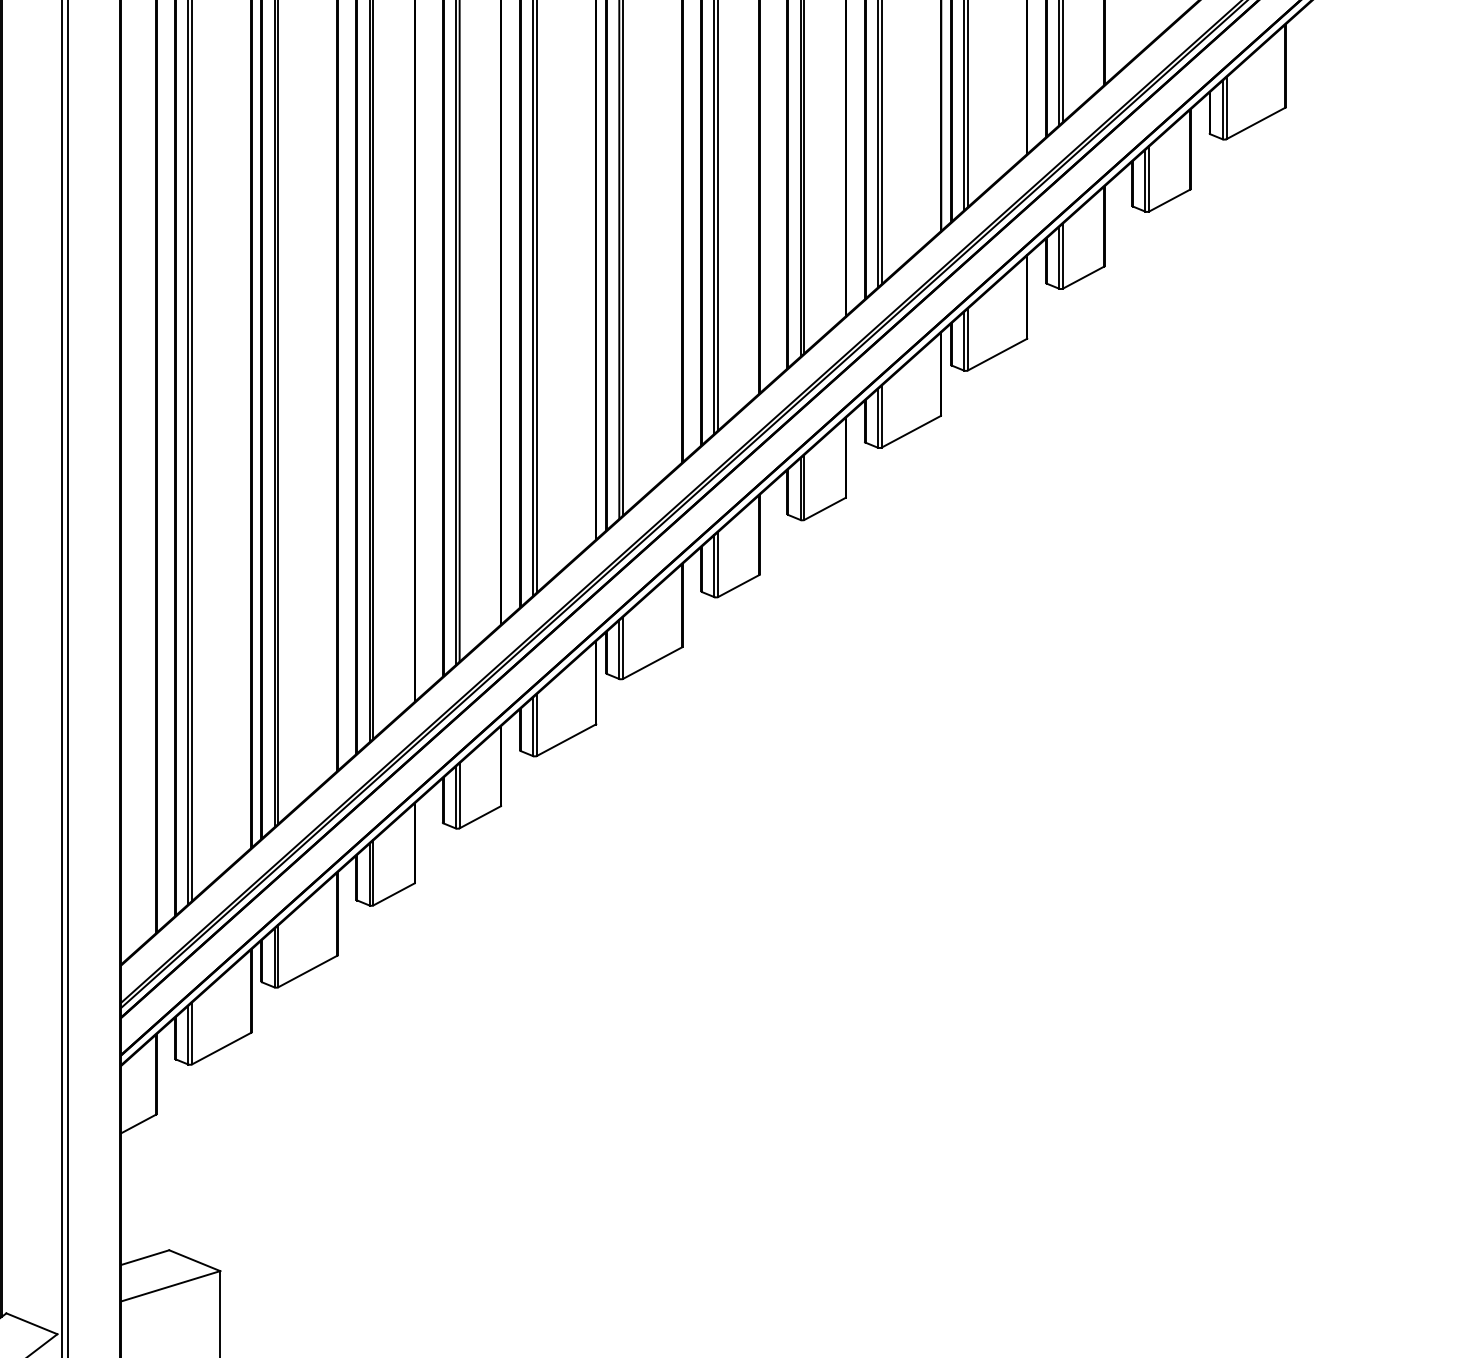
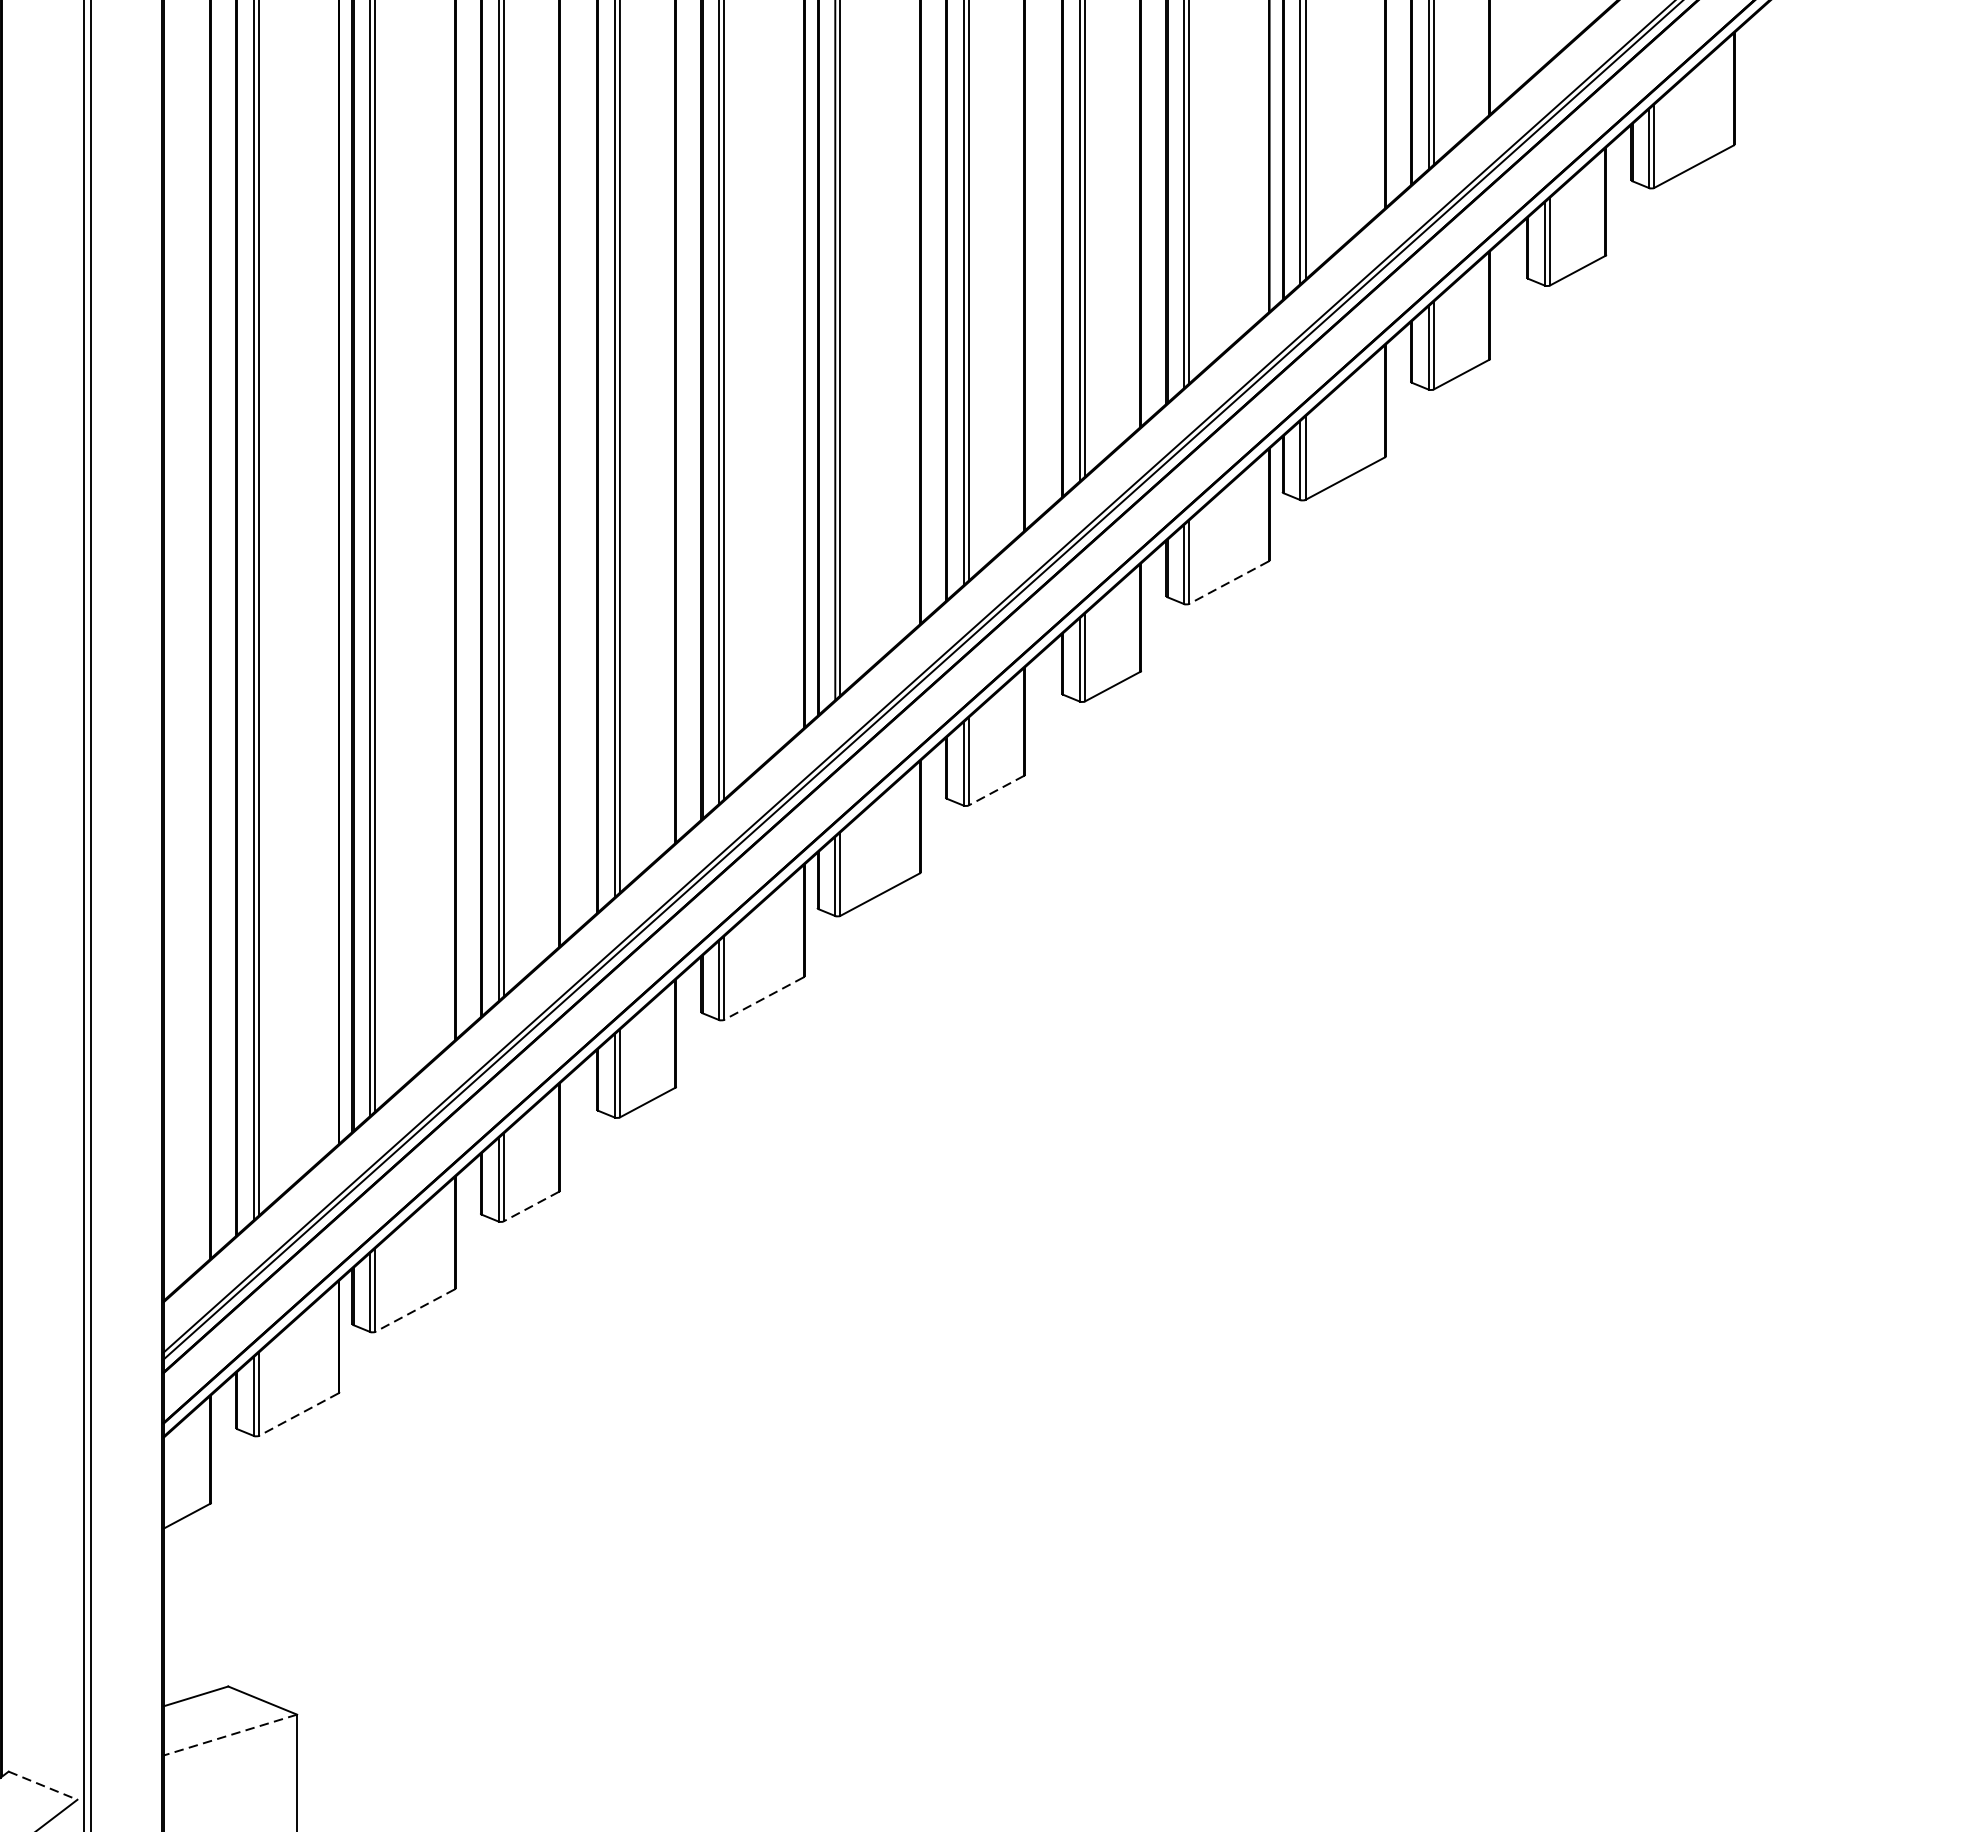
line: (910, 432) -> (1228, 583), solid -> dashed
line: (738, 586) -> (996, 791), solid -> dashed
line: (565, 740) -> (762, 998), solid -> dashed
line: (393, 894) -> (530, 1206), solid -> dashed
line: (307, 971) -> (414, 1310), solid -> dashed
line: (221, 1048) -> (298, 1414), solid -> dashed
line: (170, 1286) -> (229, 1735), solid -> dashed
line: (31, 1323) -> (42, 1785), solid -> dashed

